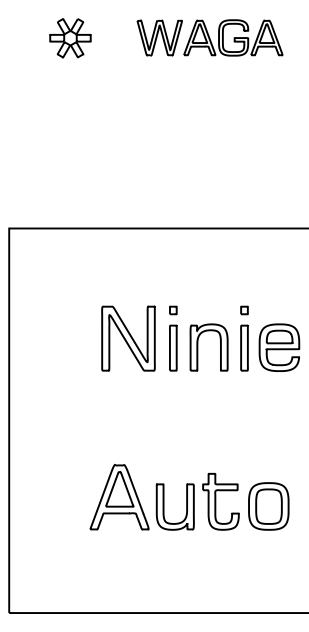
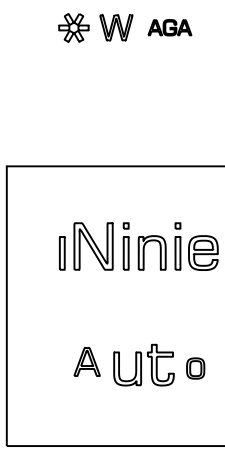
part: (233, 37) -> (169, 27), size x0.6
part: (70, 38) -> (73, 28), moved
part: (85, 347) -> (62, 252), added
part: (119, 497) -> (87, 362), size x0.6
part: (268, 506) -> (195, 368), size x0.6

